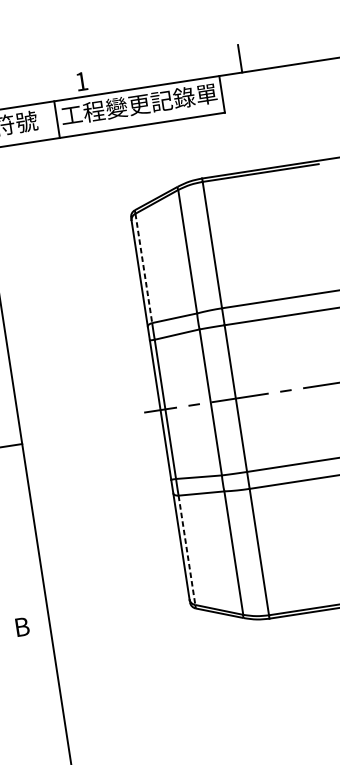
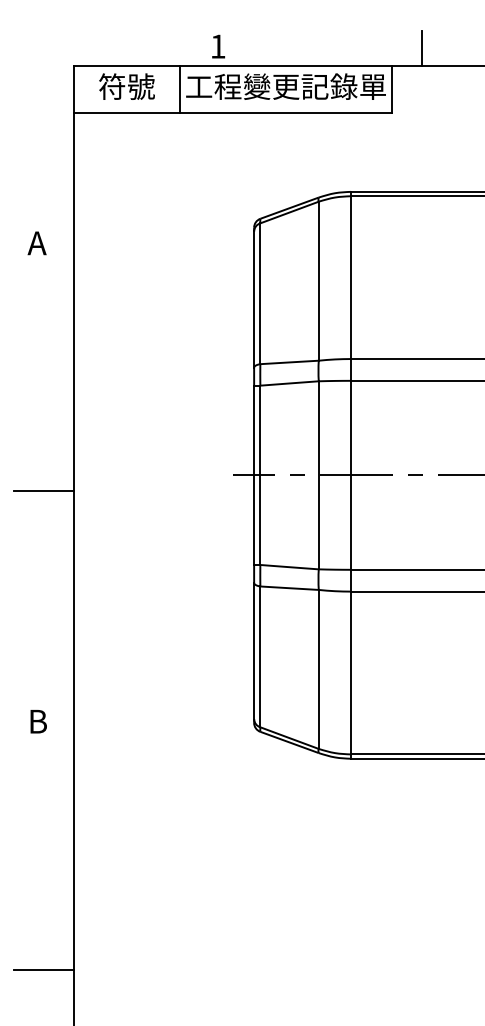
line: (144, 268) -> (260, 294), dashed -> solid
line: (187, 550) -> (260, 657), dashed -> solid

